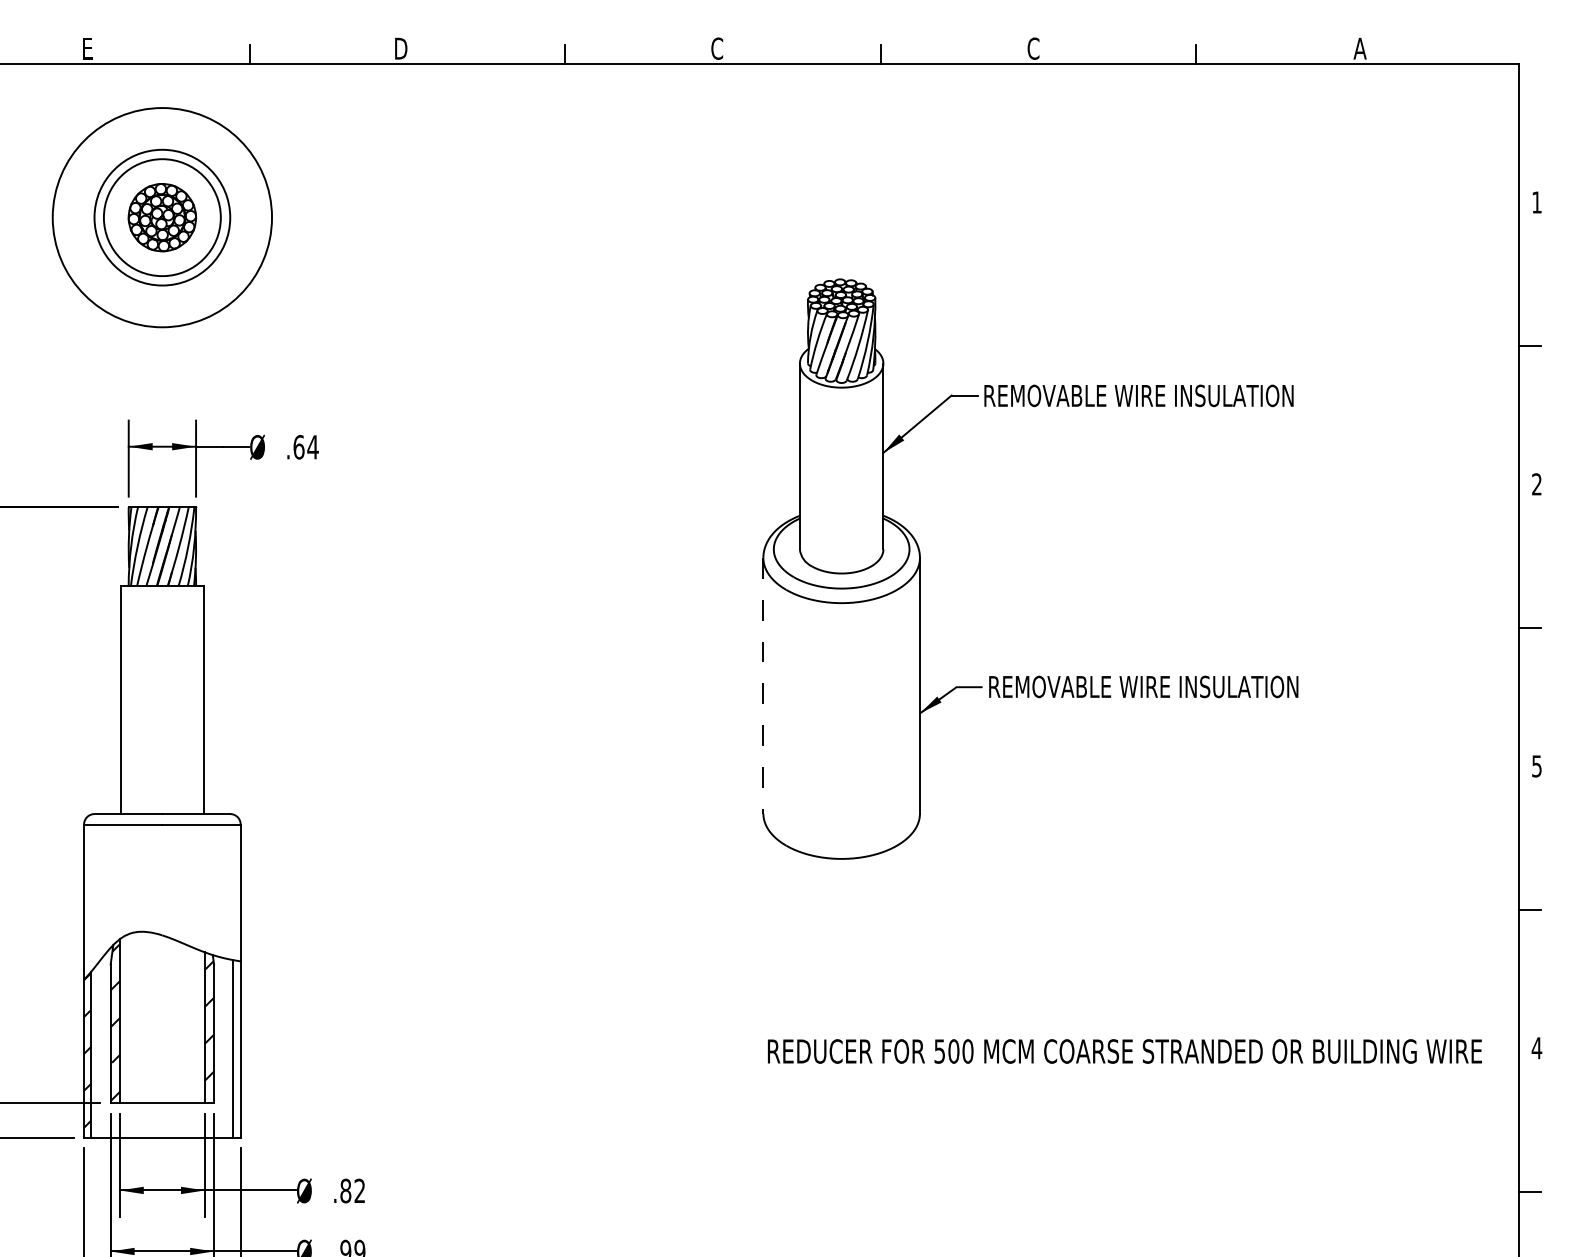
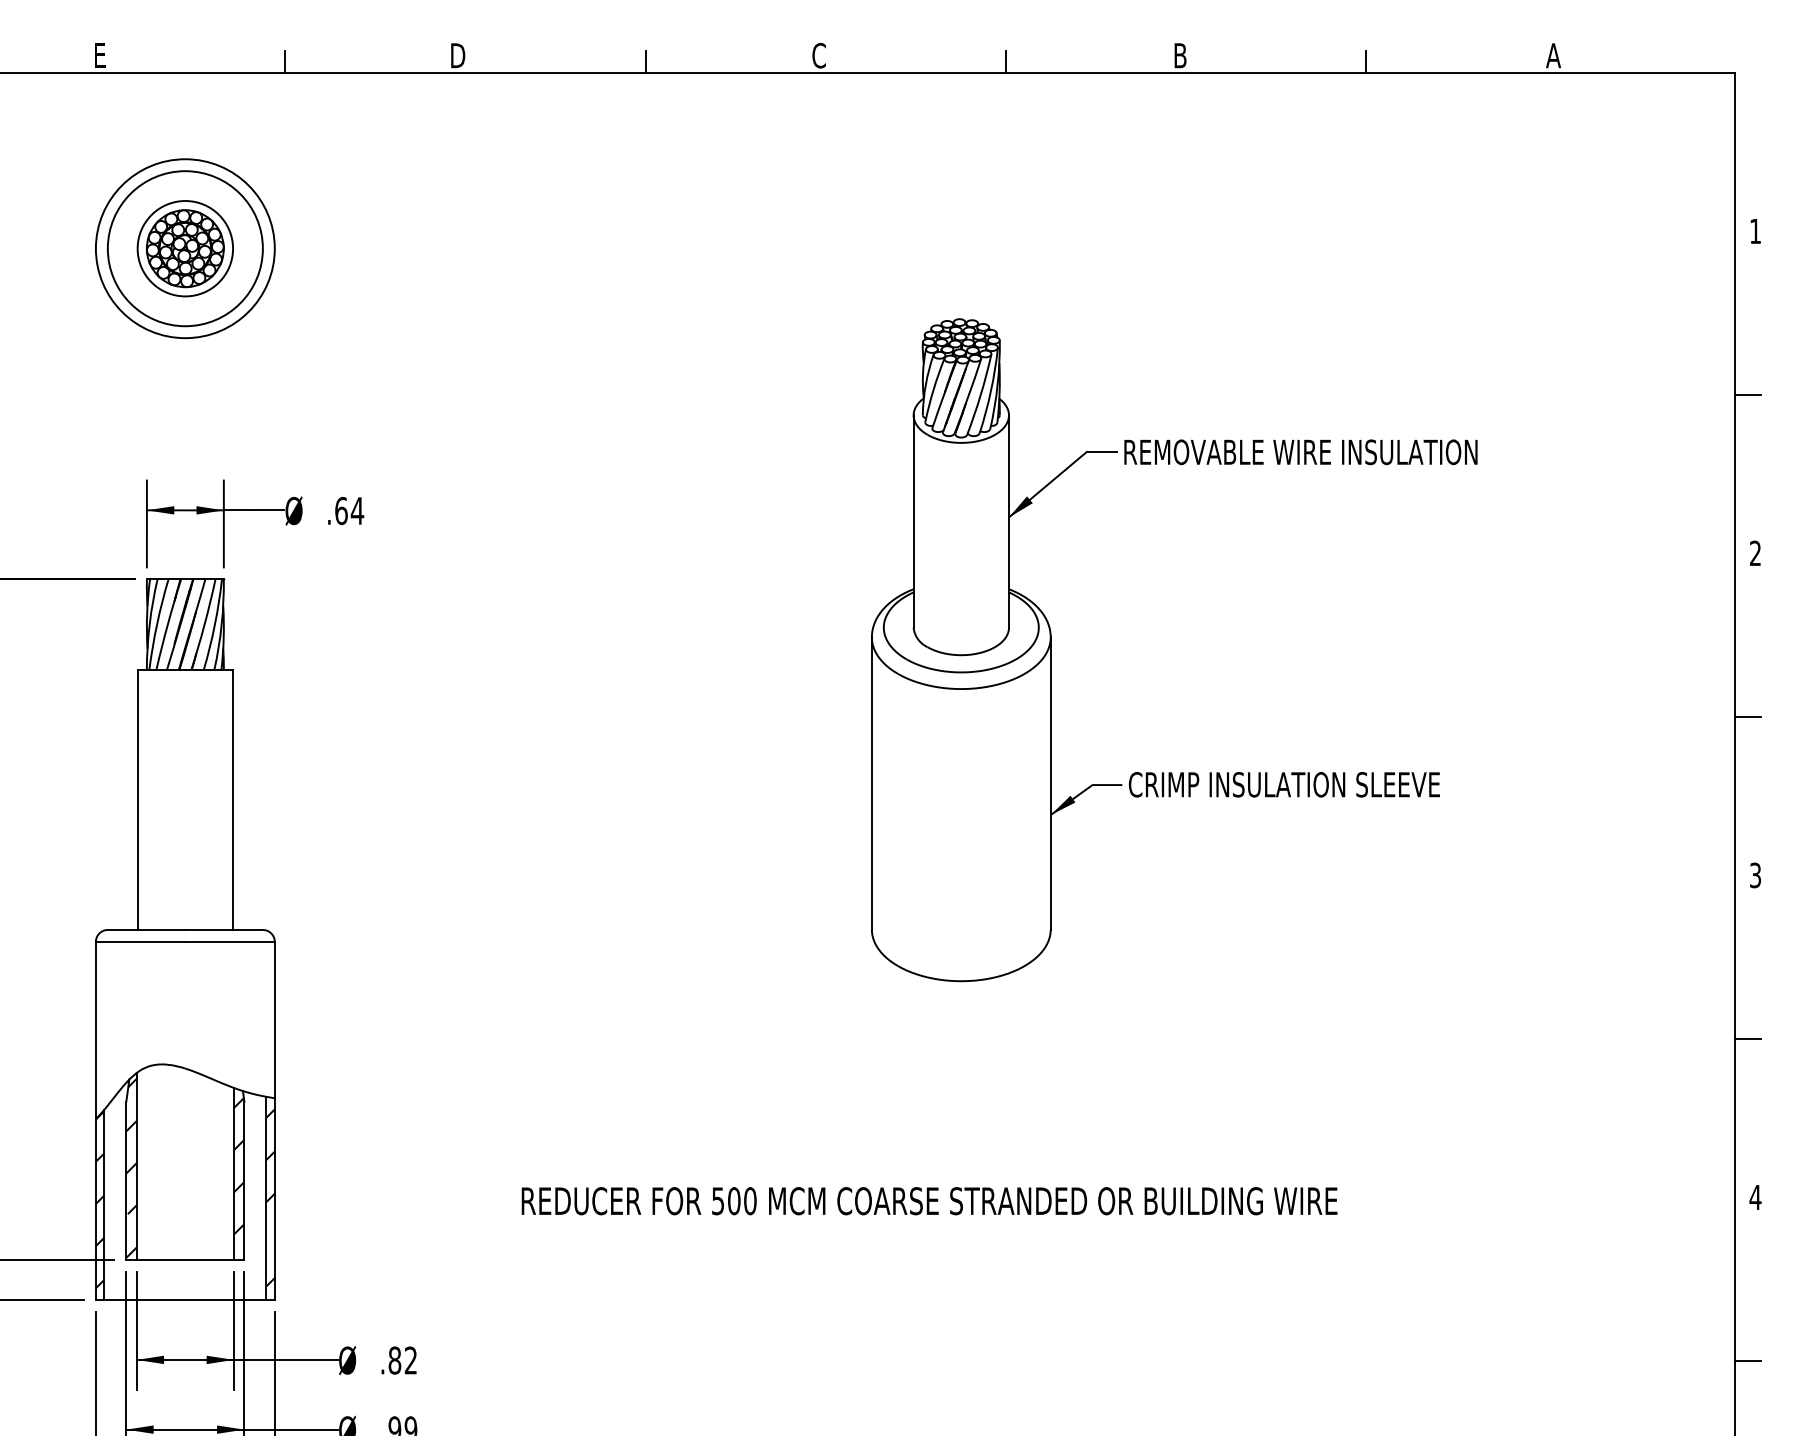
text: (1033, 48) -> (1180, 55), C -> B
circle: (162, 217) -> (185, 248), size x0.71
circle: (162, 217) -> (185, 248), size x0.71
line: (763, 685) -> (872, 783), dashed -> solid
text: (1143, 686) -> (1306, 784), REMOVABLE WIRE INSULATION -> CRIMP INSULATION SLEEVE
text: (1536, 765) -> (1755, 874), 5 -> 3
hatch: (236, 1048) -> (270, 1197), added
text: (1124, 1051) -> (929, 1201), moved

